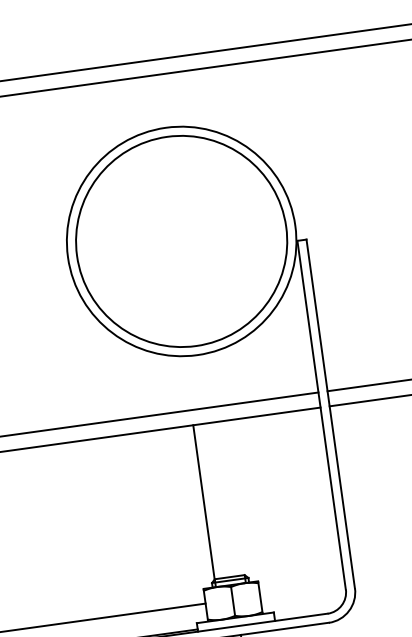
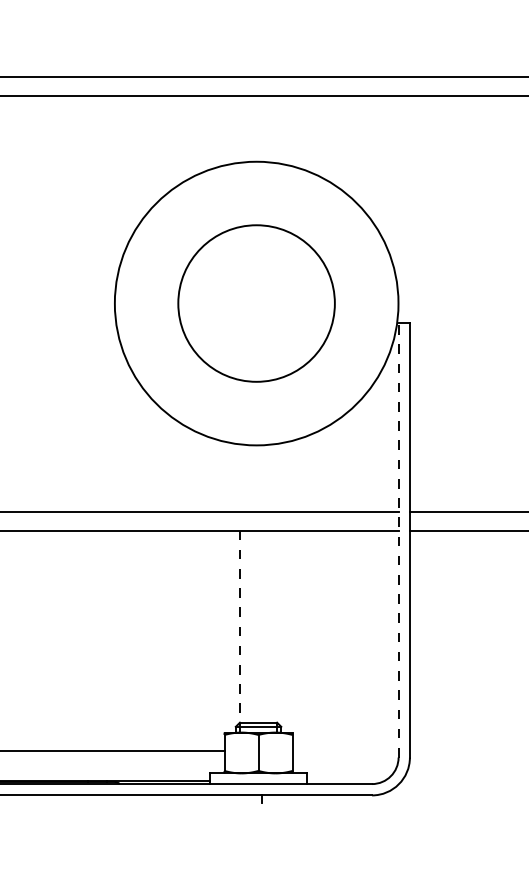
circle: (181, 241) -> (256, 303), size x0.6
line: (321, 415) -> (398, 540), solid -> dashed
line: (203, 503) -> (239, 627), solid -> dashed

